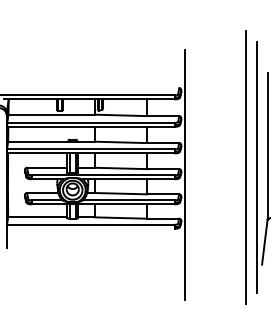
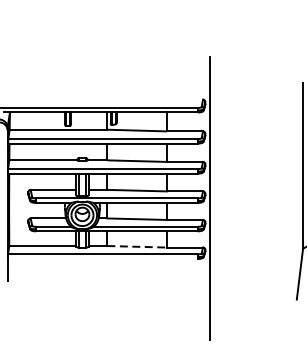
line: (256, 166) -> (290, 188), removed
line: (246, 167) -> (279, 189), removed
line: (121, 218) -> (137, 247), solid -> dashed

